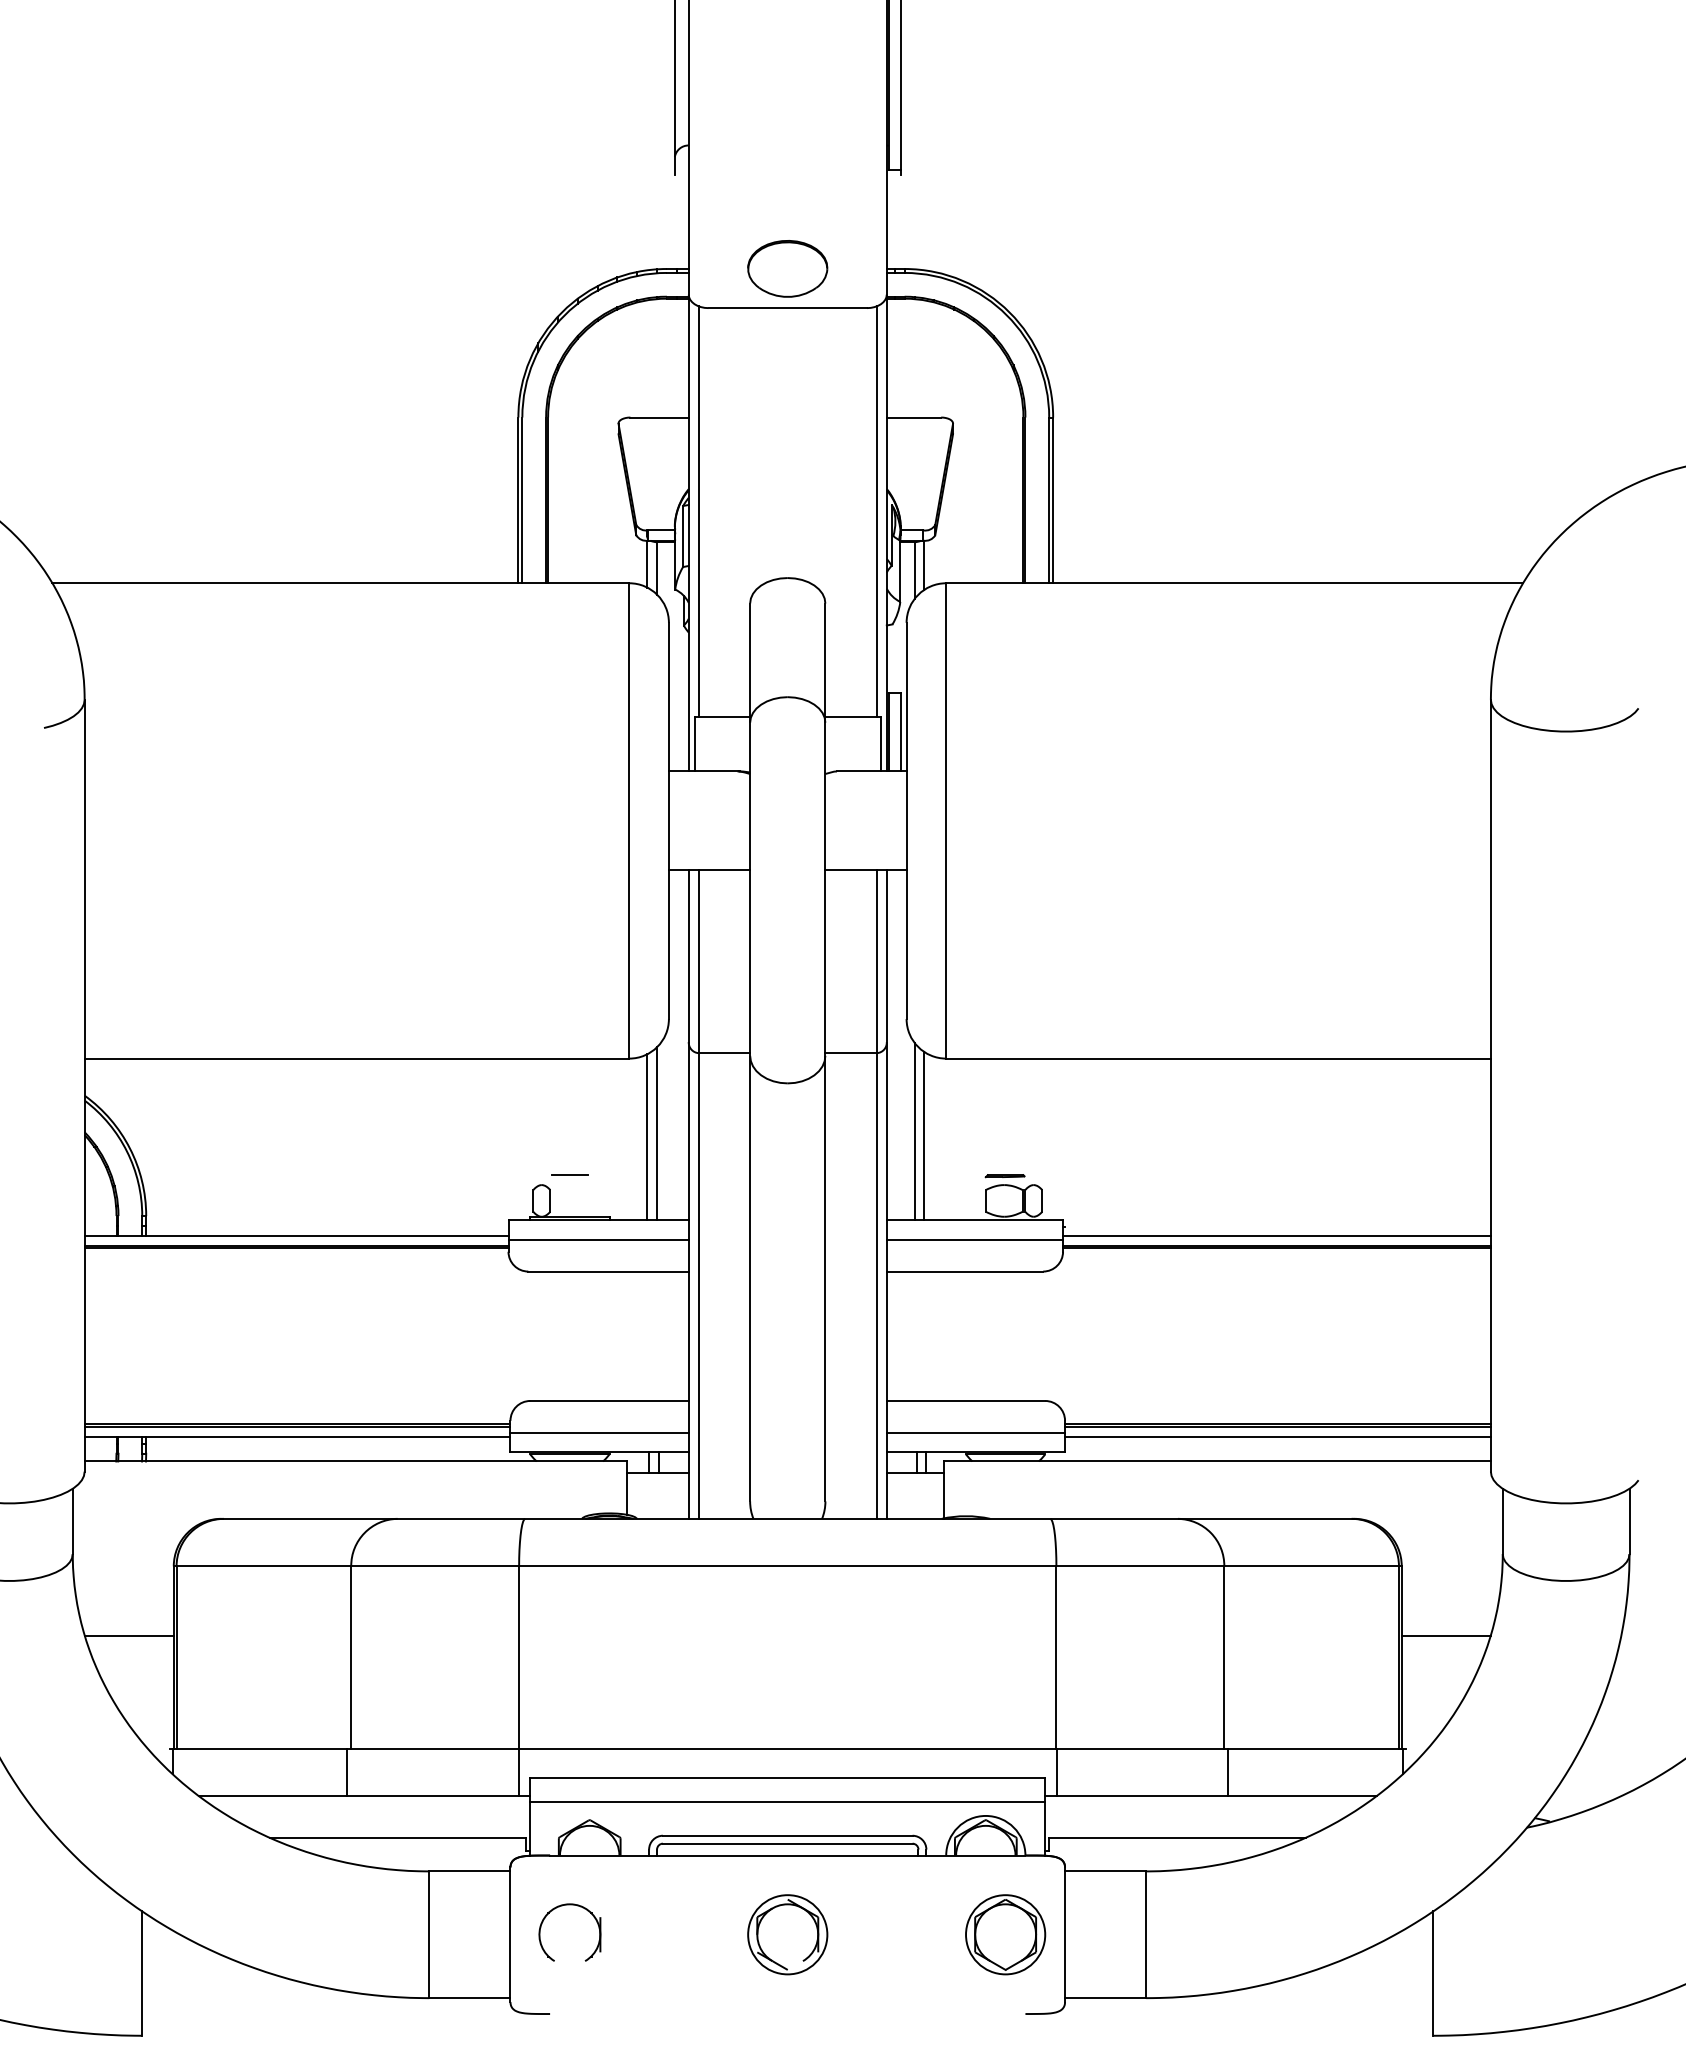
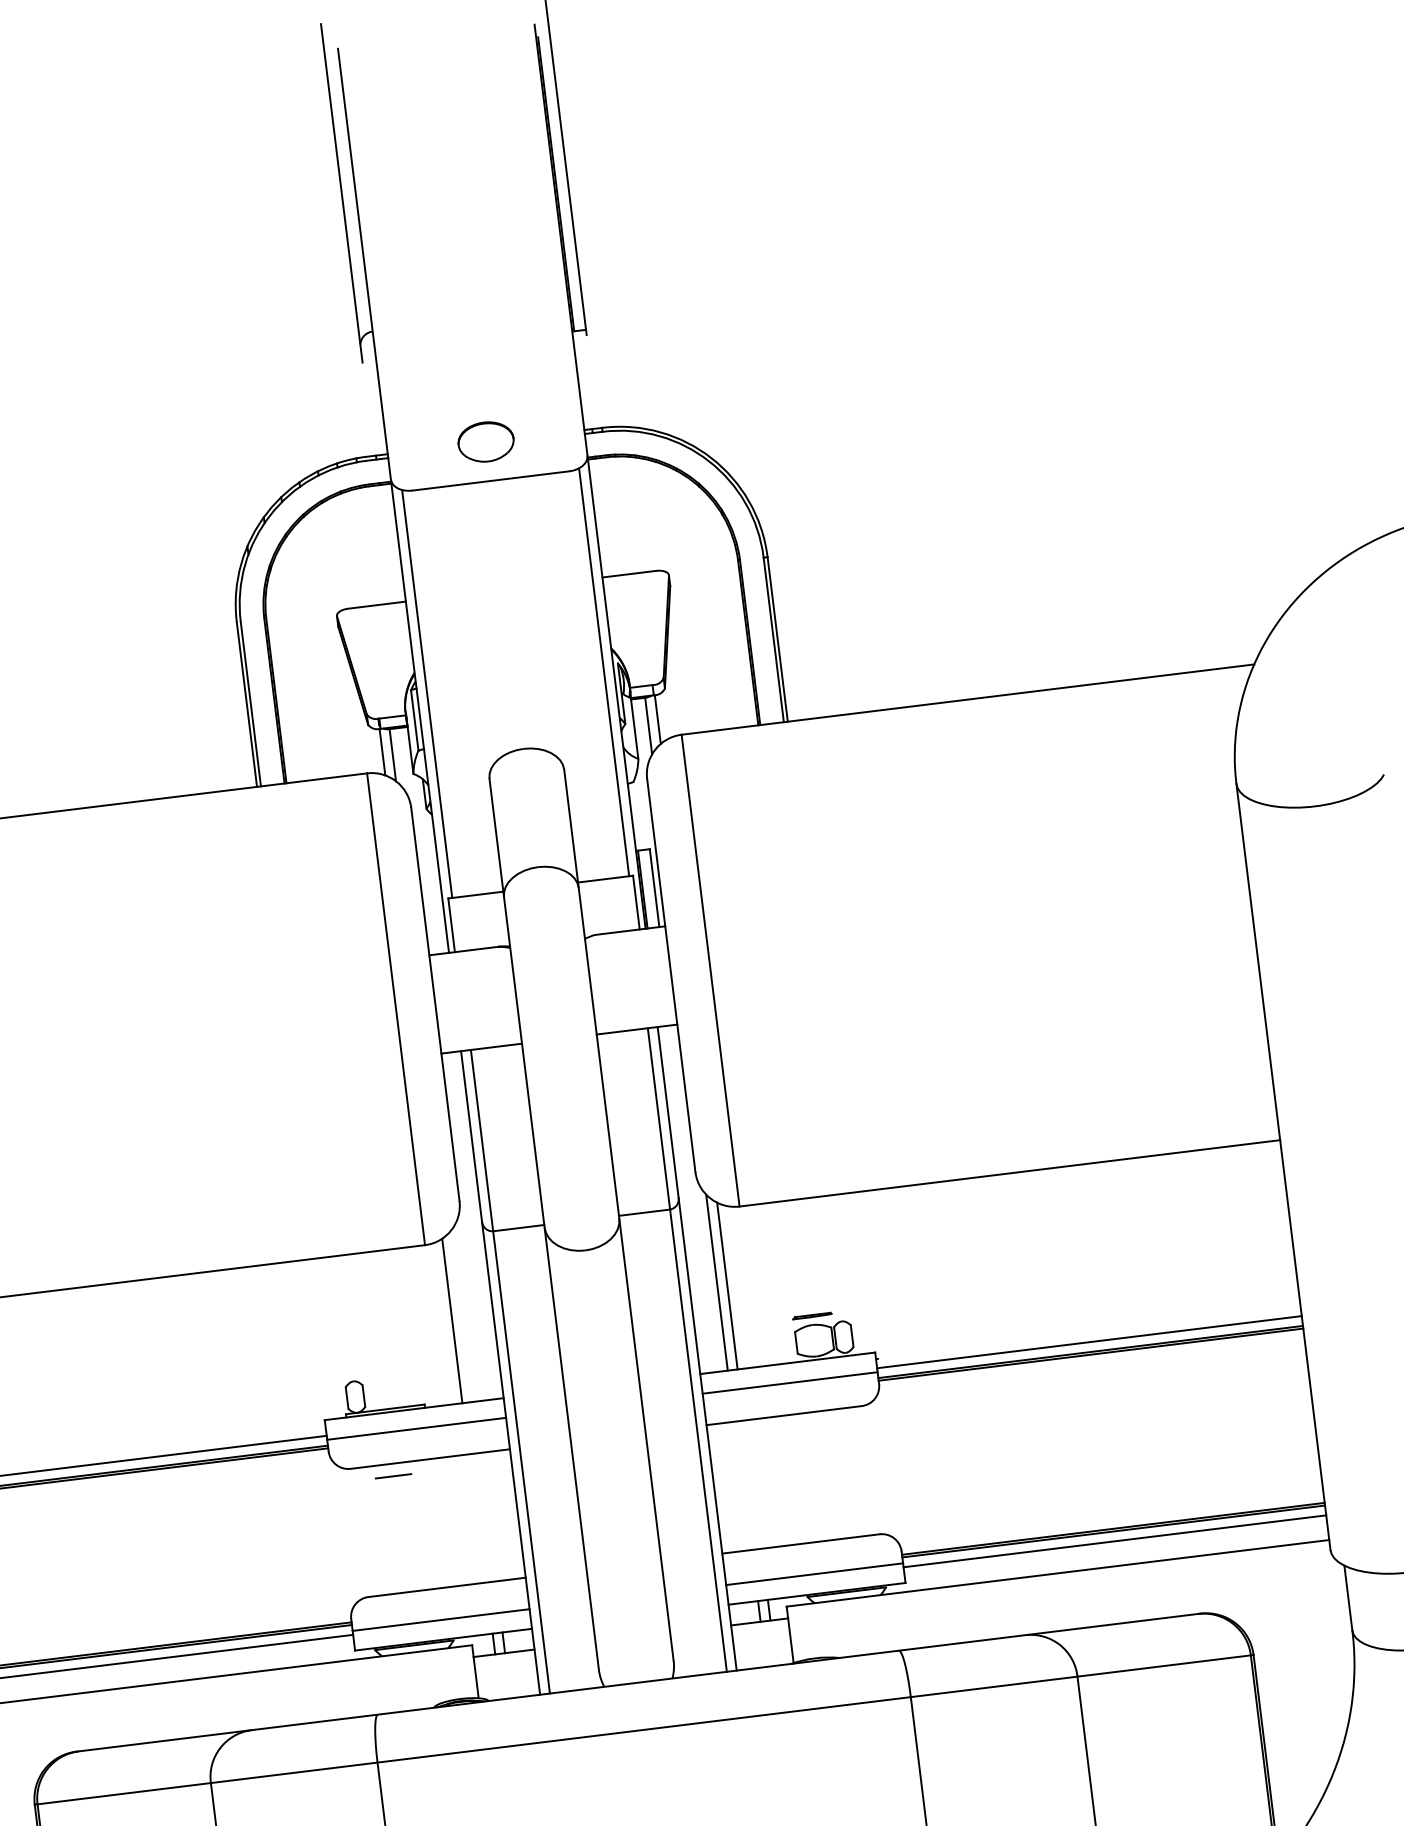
part: (787, 268) -> (485, 441), size x0.7
line: (657, 1133) -> (462, 1316), removed
line: (569, 1174) -> (393, 1475), moved
line: (1445, 1635) -> (1305, 1718), removed

